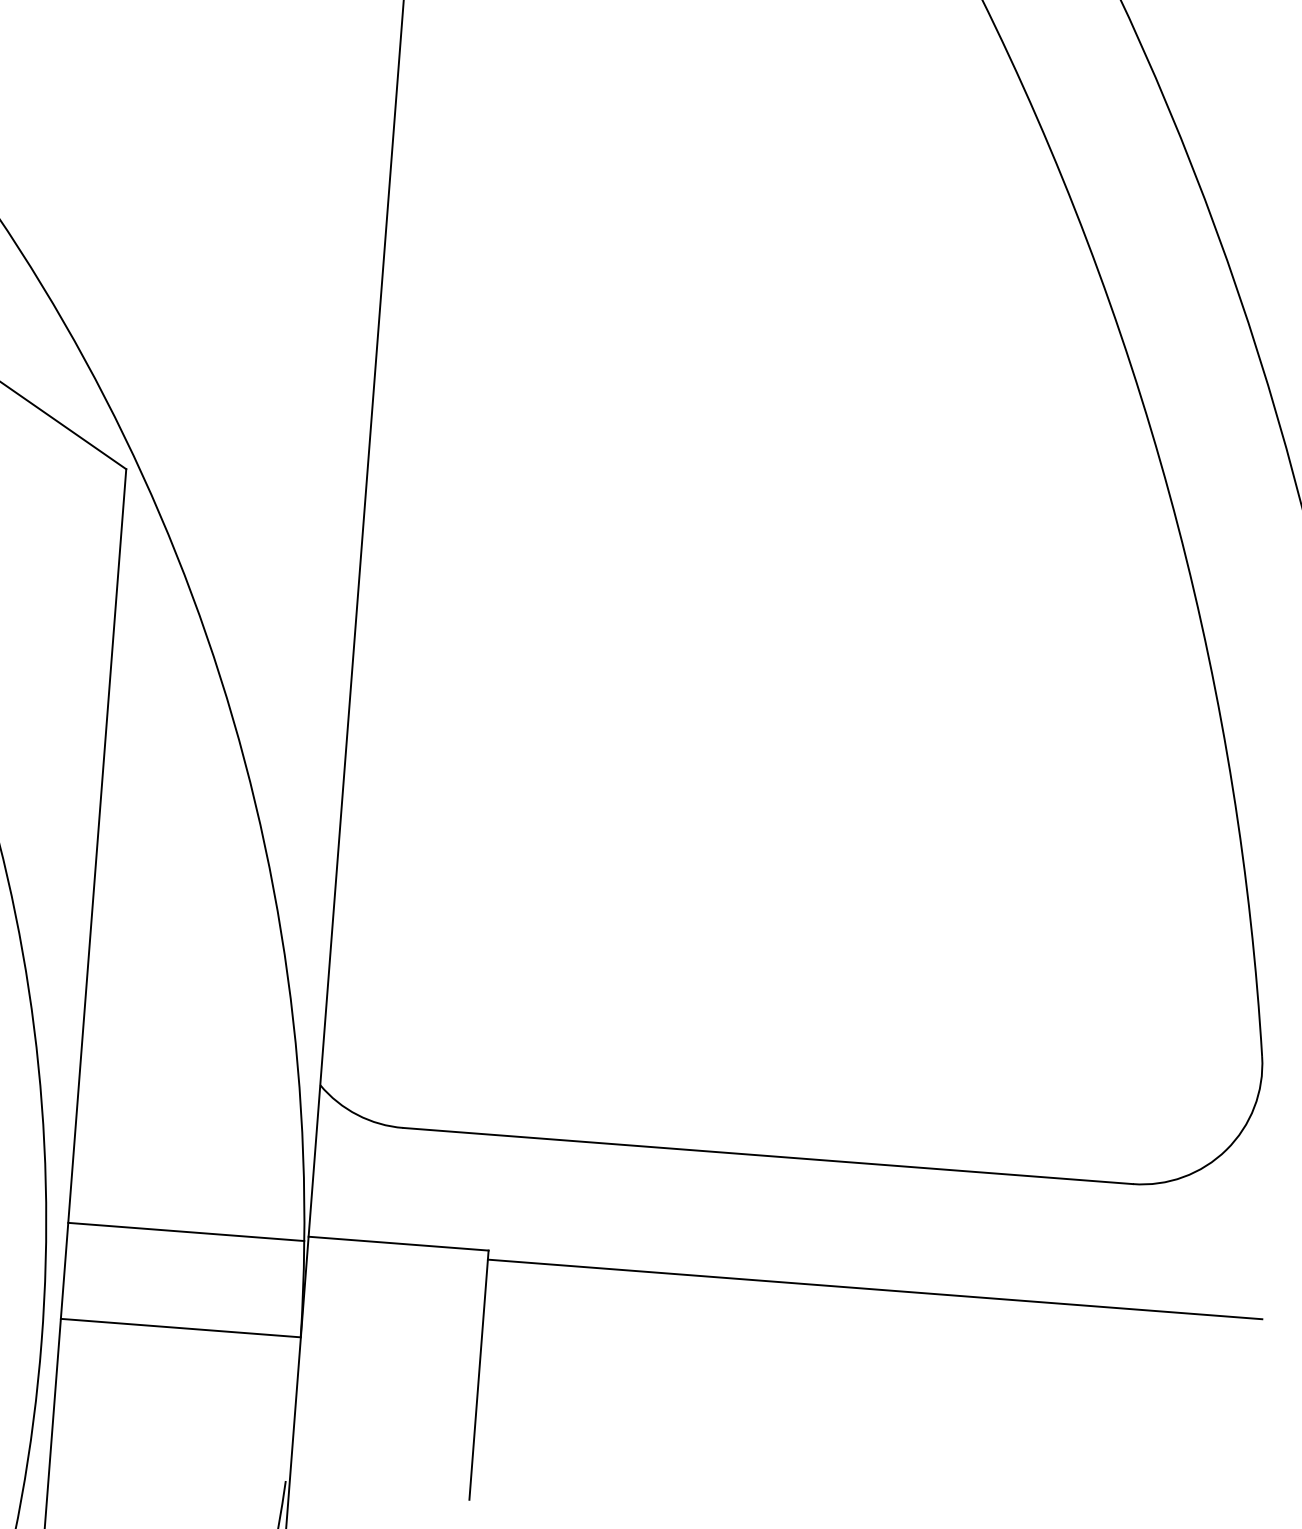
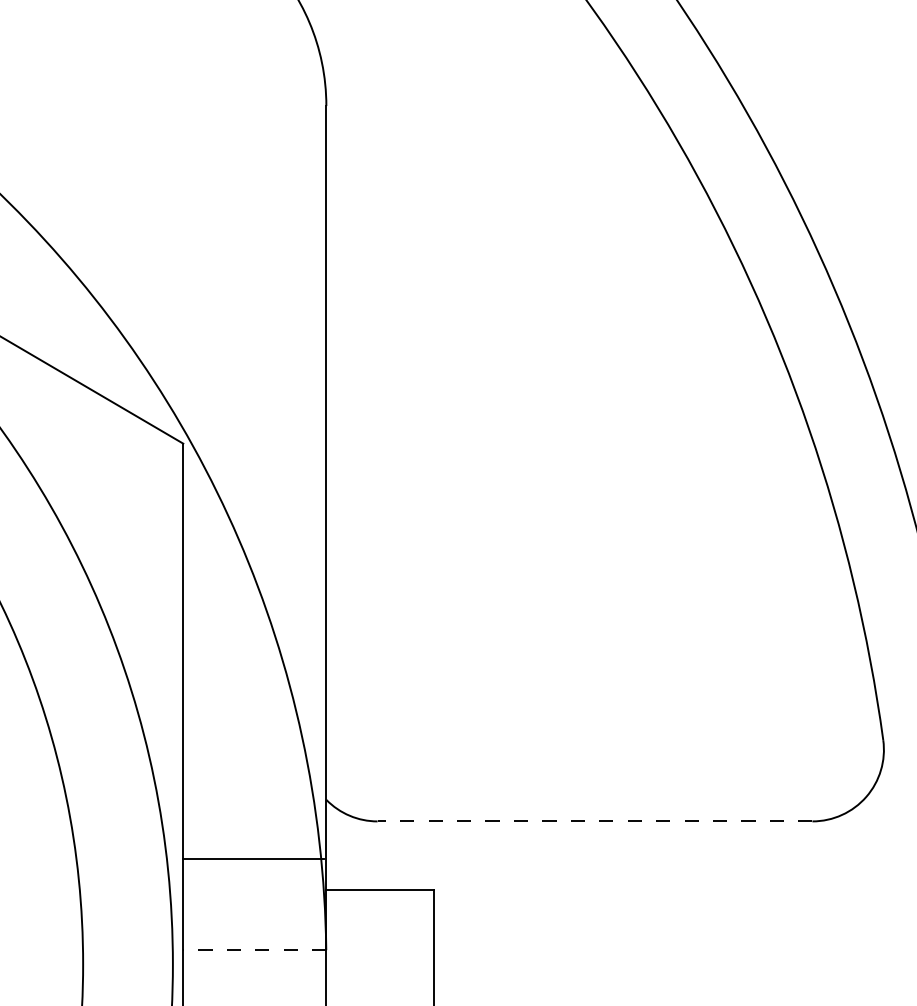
line: (767, 1156) -> (594, 821), solid -> dashed
line: (186, 1231) -> (253, 858), moved
line: (875, 1289) -> (664, 895), removed
line: (180, 1328) -> (254, 950), solid -> dashed

